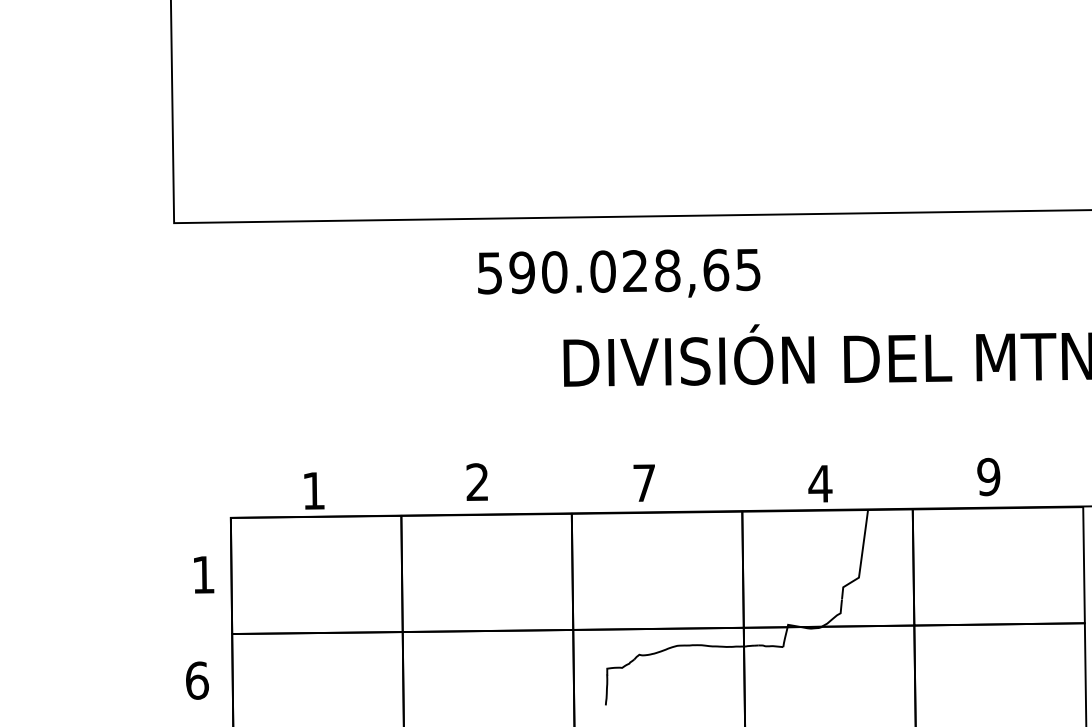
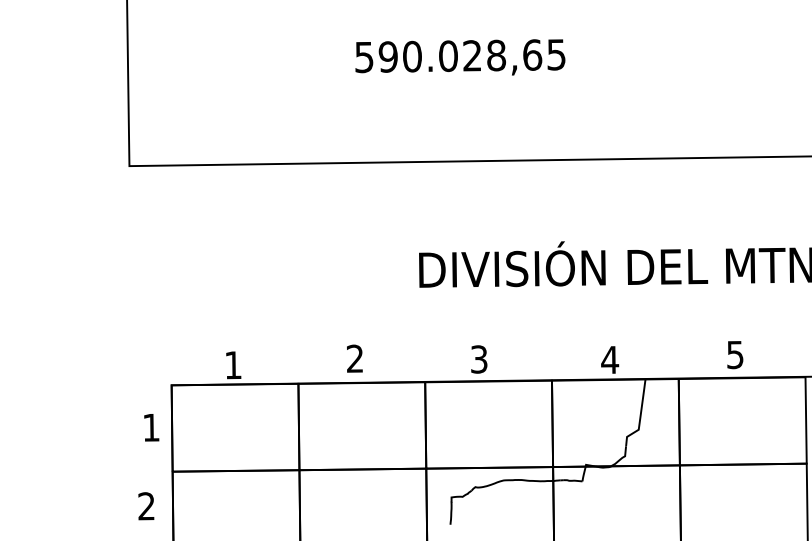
text: (619, 273) -> (460, 57), moved
text: (987, 476) -> (734, 354), 9 -> 5
text: (644, 483) -> (479, 359), 7 -> 3
text: (197, 680) -> (146, 506), 6 -> 2

